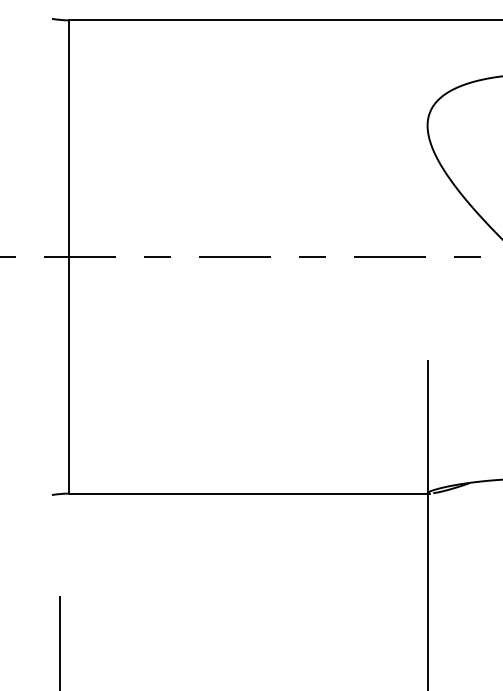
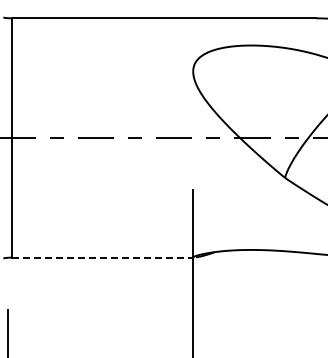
line: (250, 493) -> (103, 257), solid -> dashed

